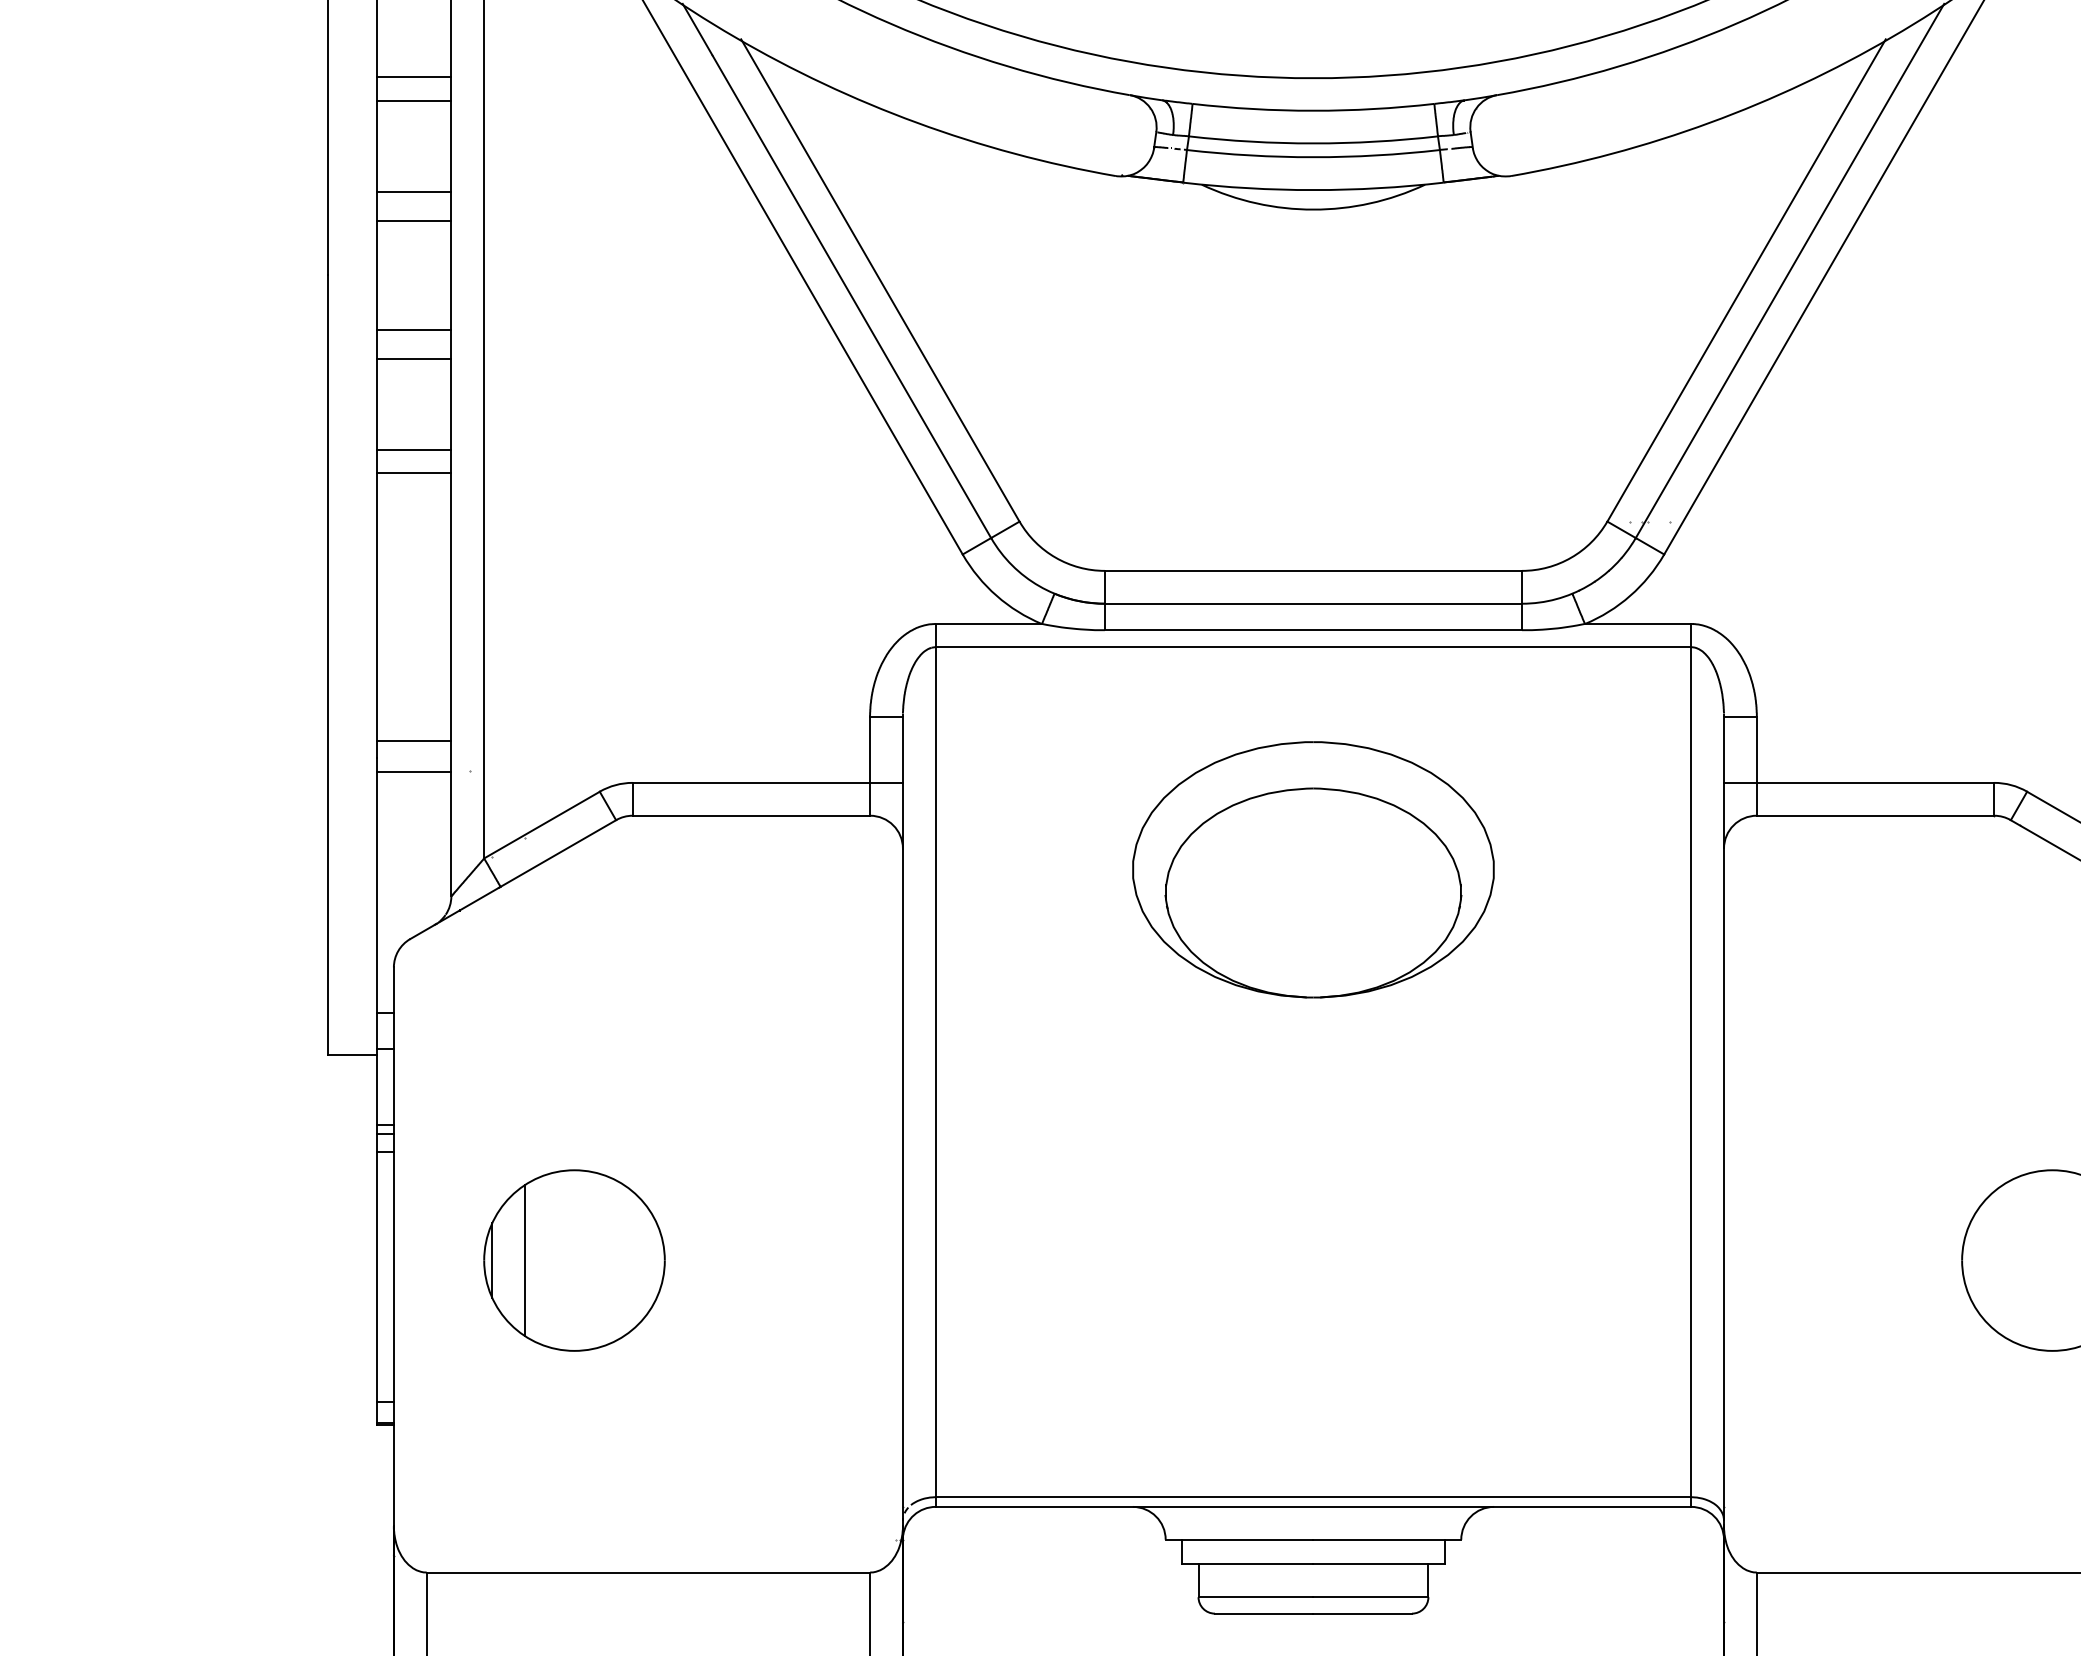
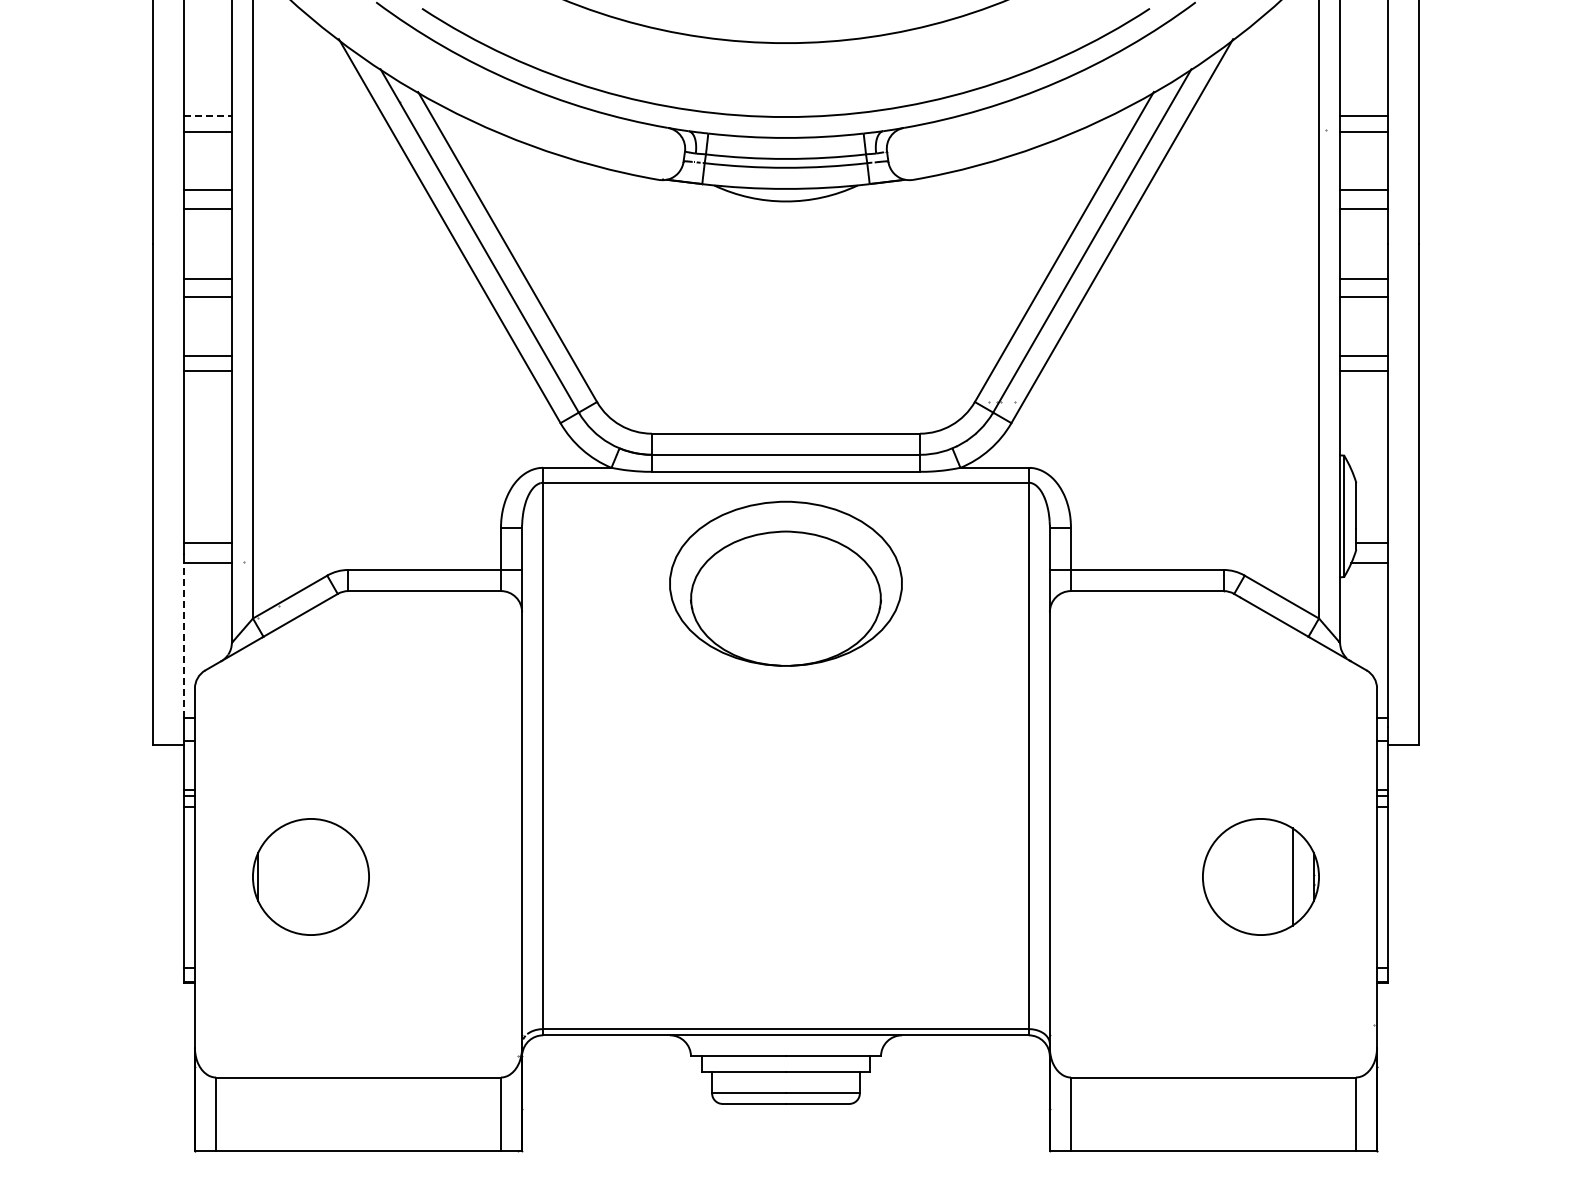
line: (415, 77) -> (208, 116), solid -> dashed
part: (1312, 869) -> (785, 583), moved
line: (377, 891) -> (184, 639), solid -> dashed
line: (525, 1259) -> (279, 876), removed

